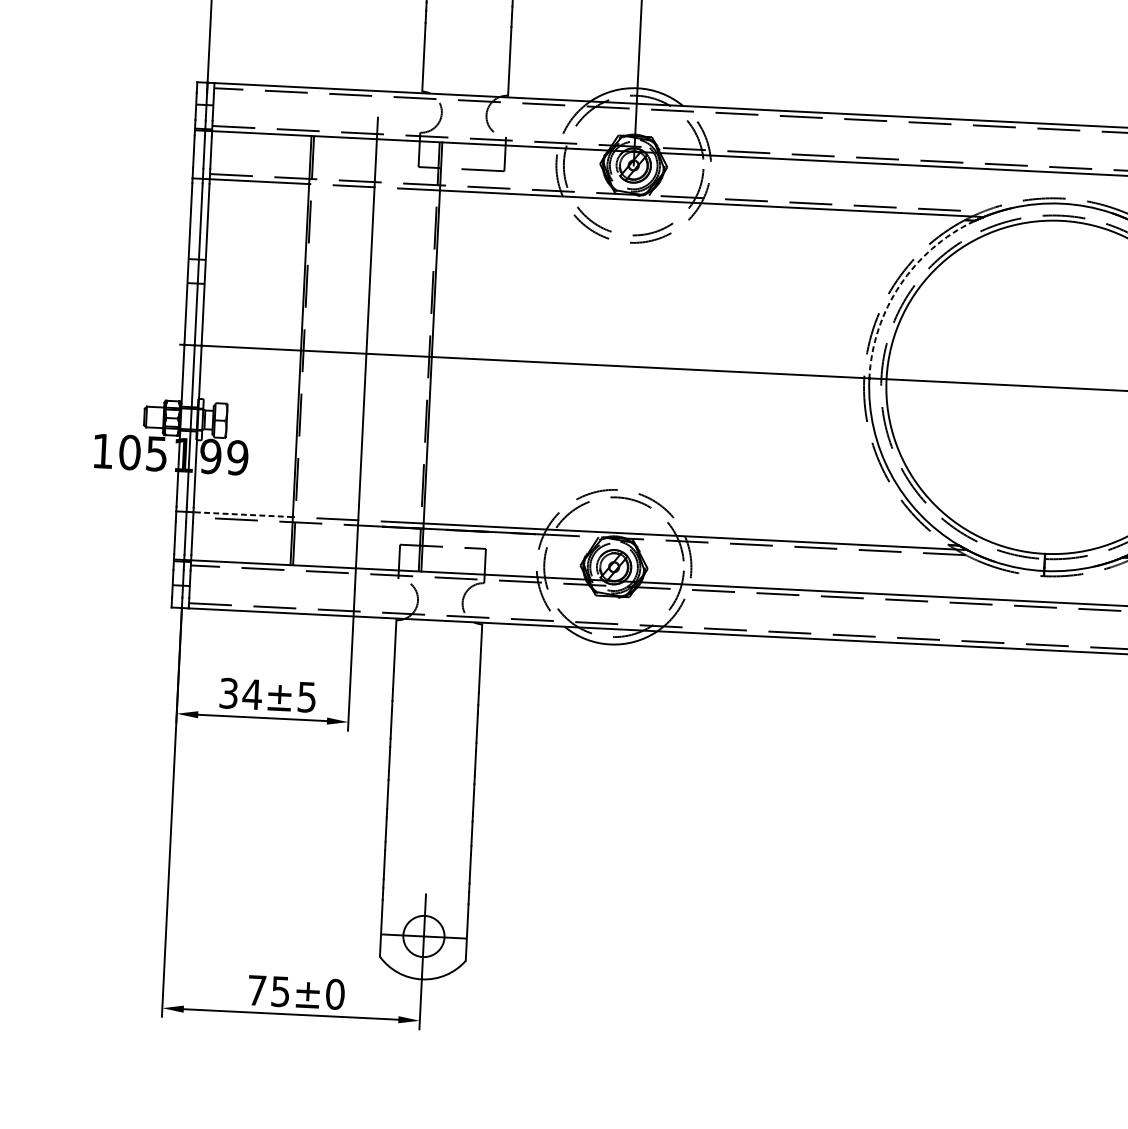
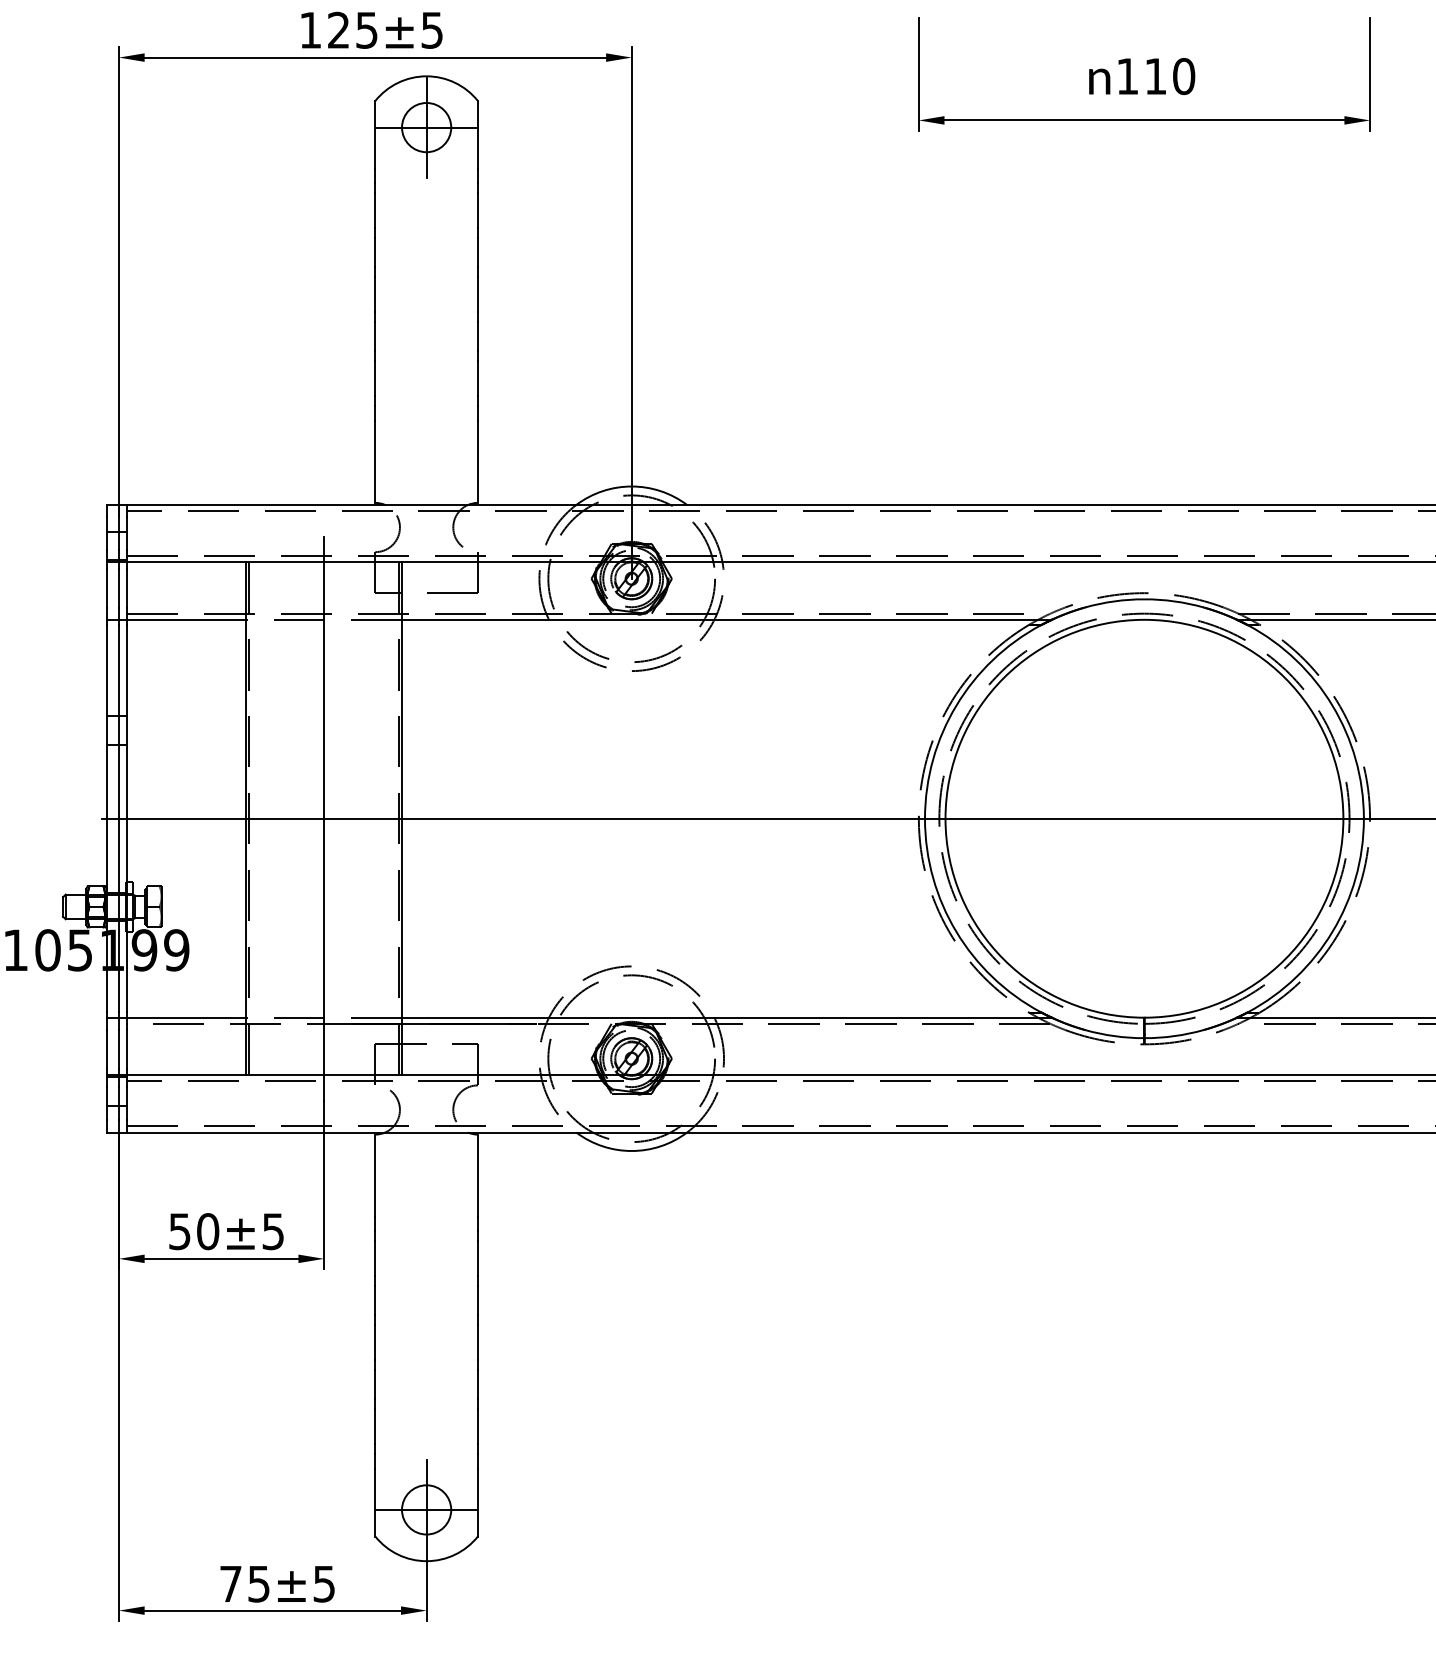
arc: (900, 284) -> (956, 705), dashed -> solid
line: (243, 514) -> (186, 1017), dashed -> solid
text: (241, 693) -> (194, 1231), 34 -> 50
text: (335, 993) -> (324, 1583), ±0 -> ±5

